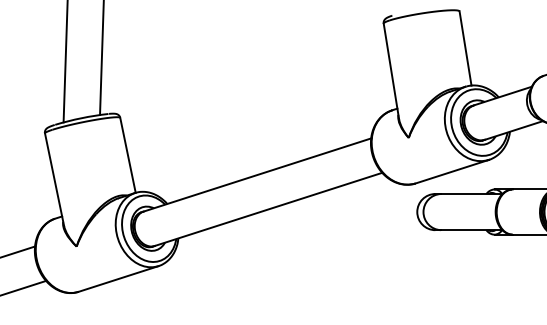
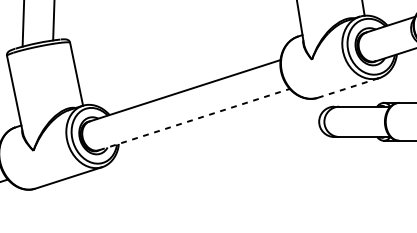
line: (452, 171) -> (348, 87), solid -> dashed
line: (268, 209) -> (194, 119), solid -> dashed

